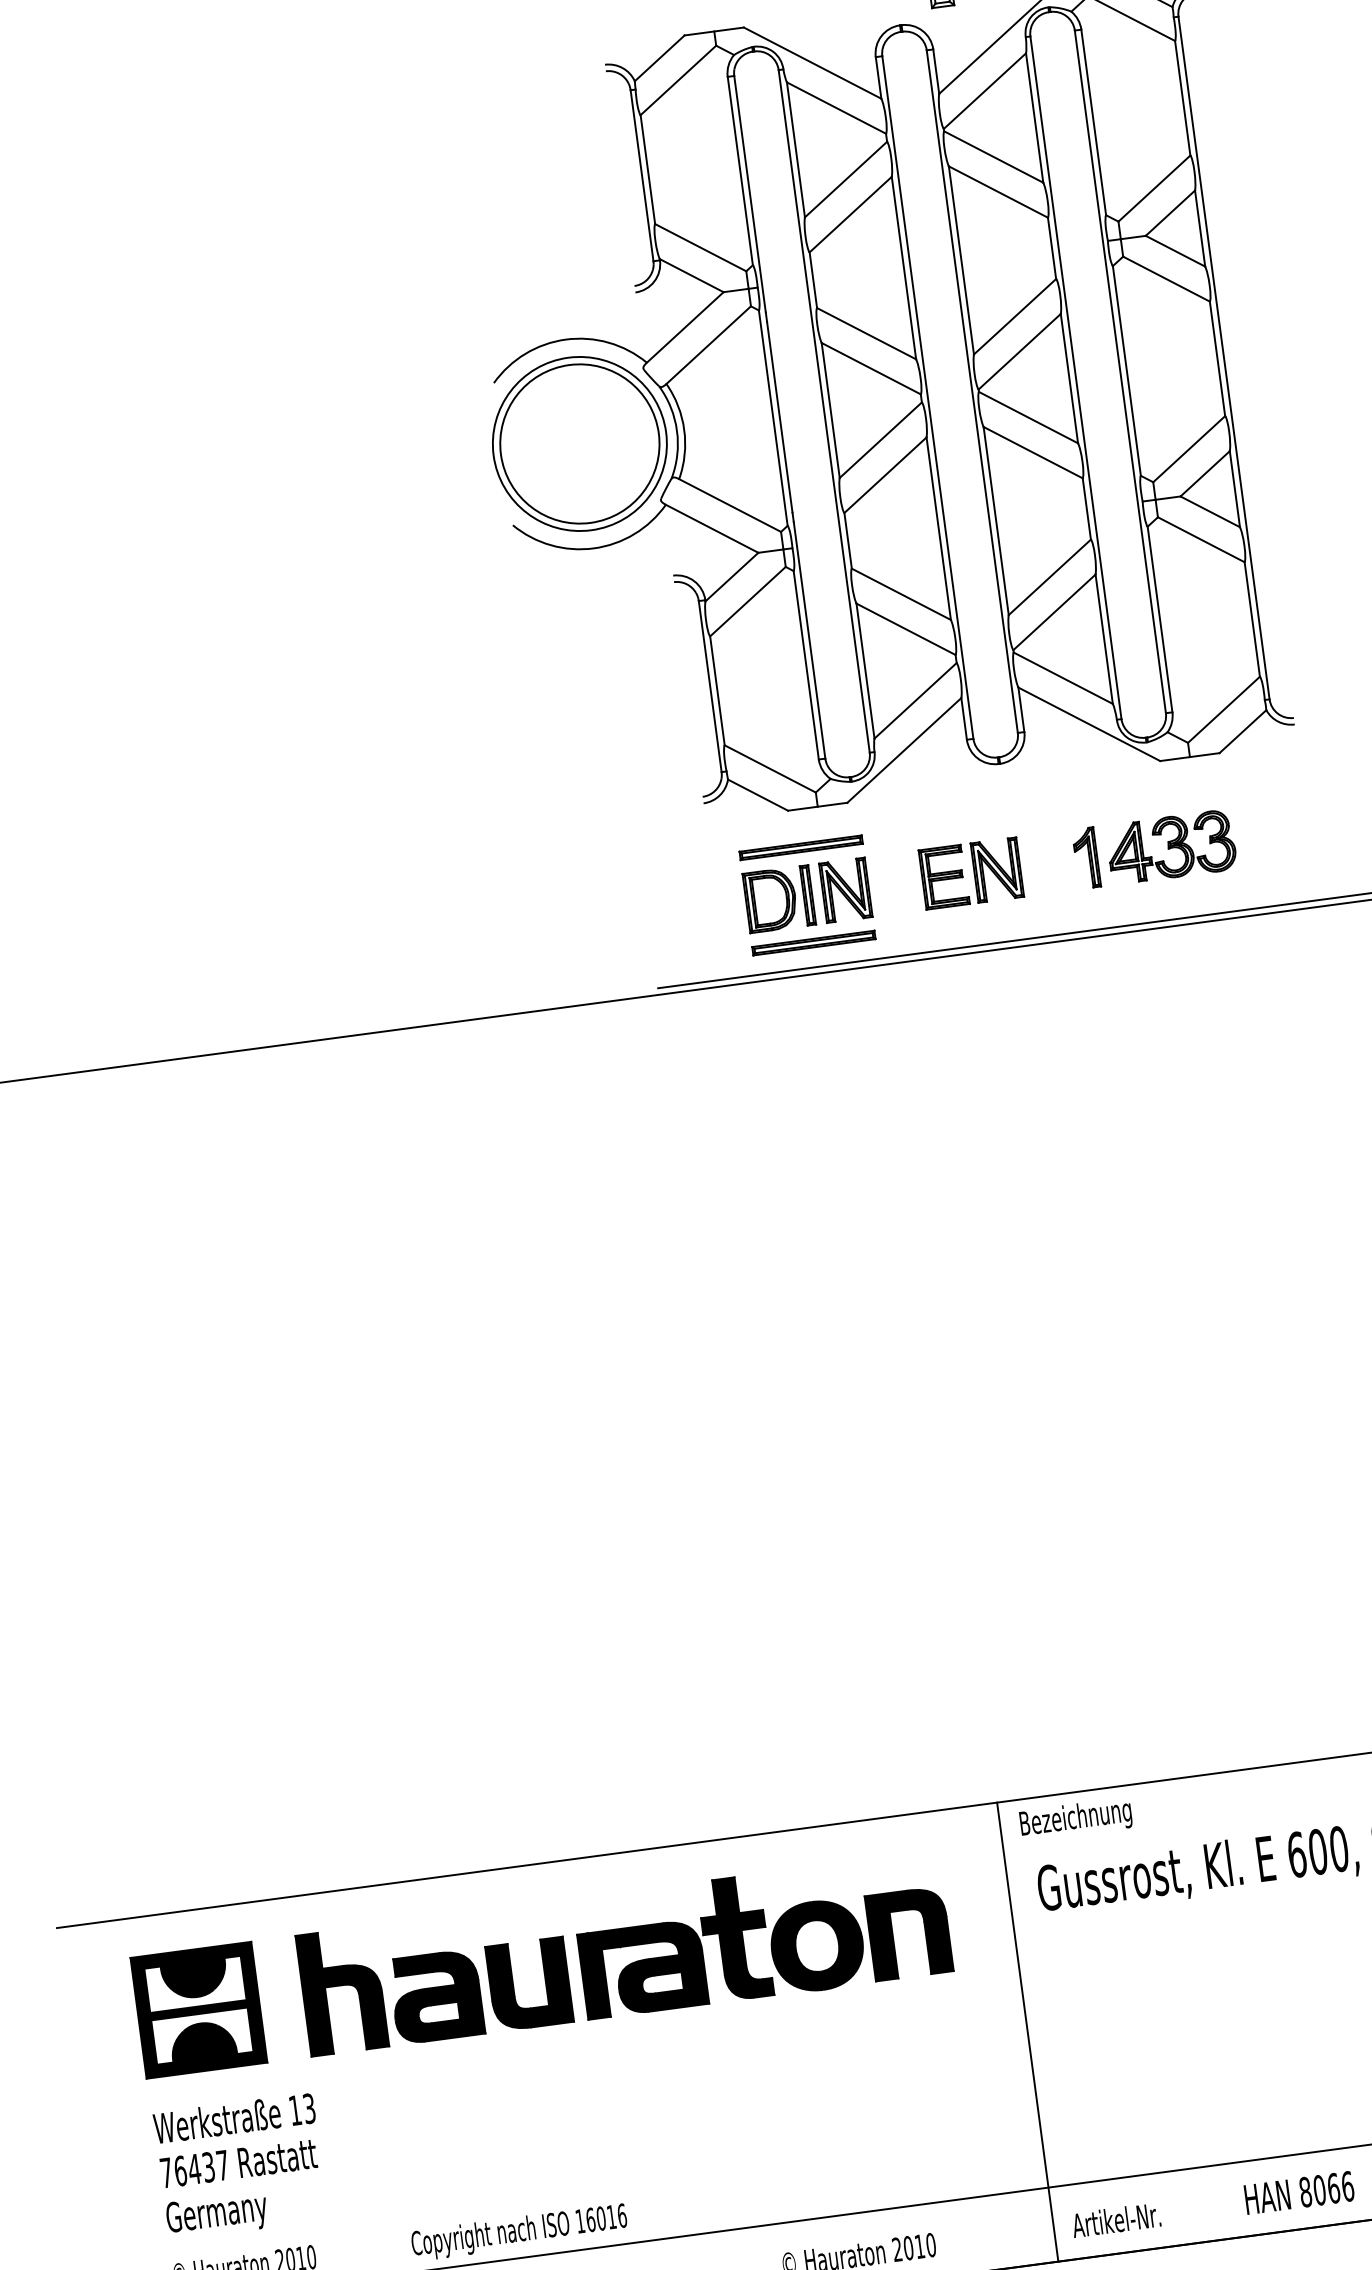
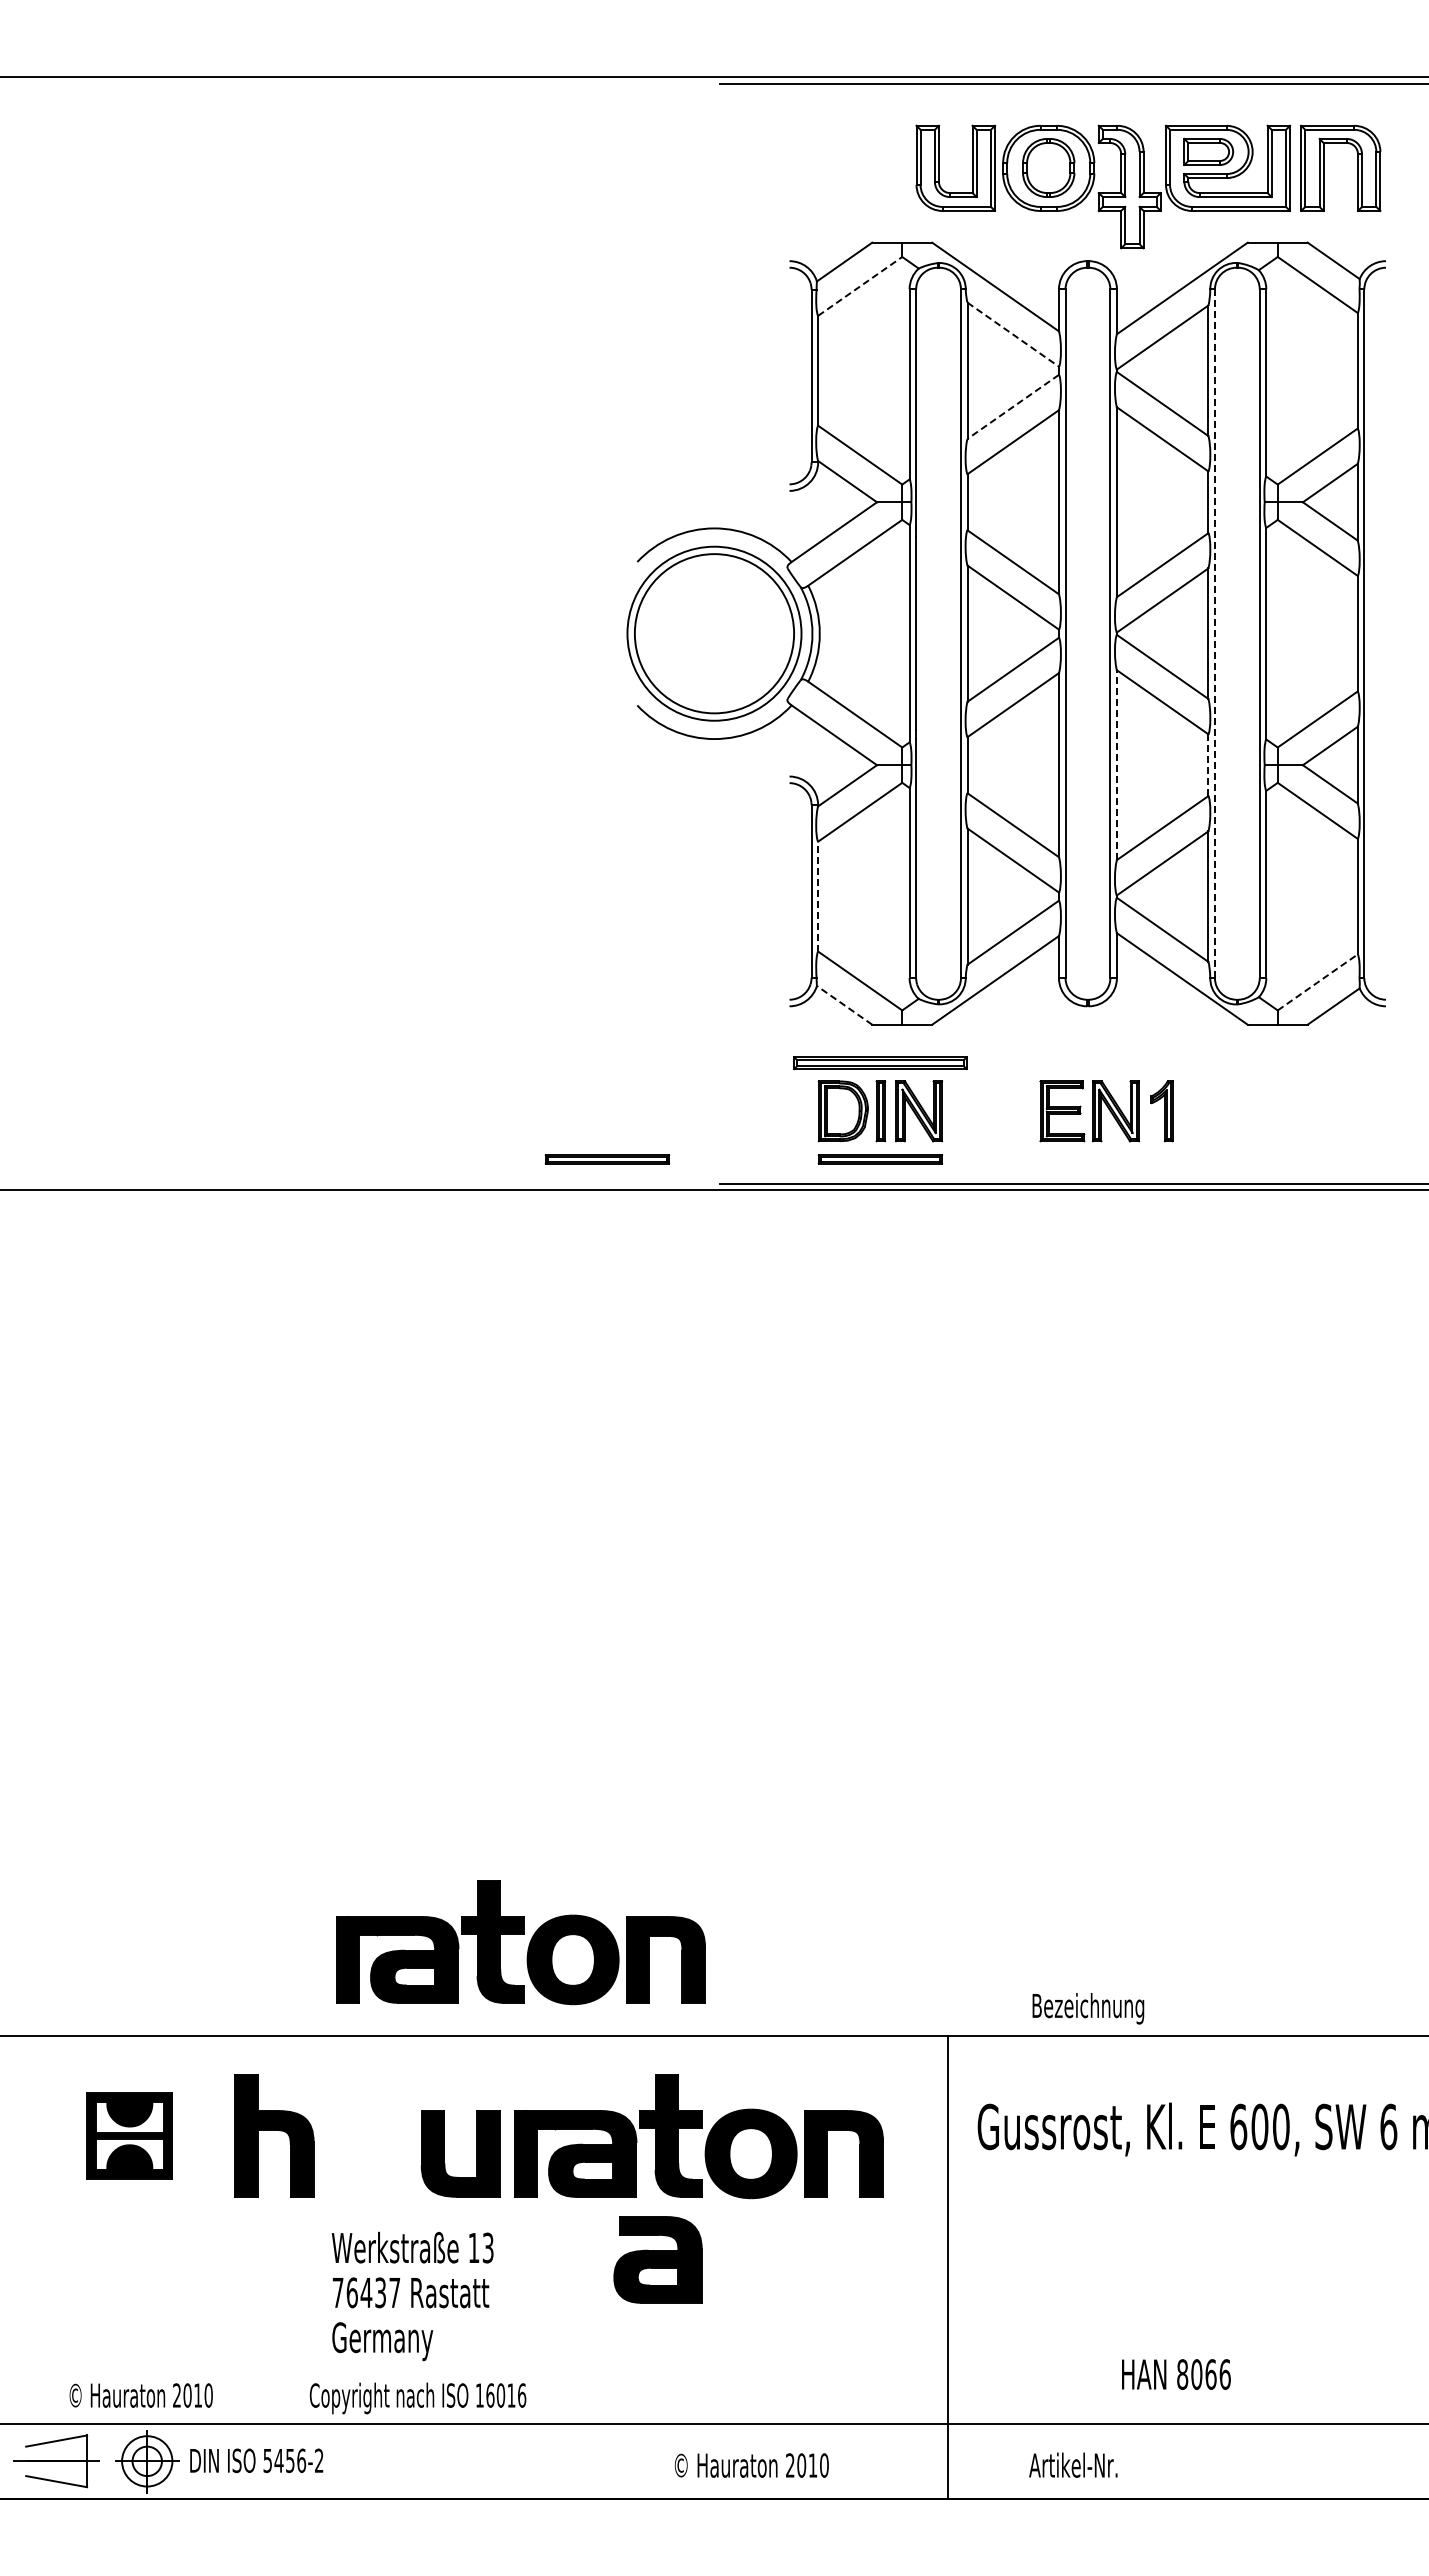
line: (678, 80) -> (860, 286), solid -> dashed
line: (836, 107) -> (1013, 334), solid -> dashed
line: (846, 179) -> (1013, 406), solid -> dashed
line: (1075, 377) -> (1214, 633), solid -> dashed
line: (1086, 509) -> (1208, 765), solid -> dashed
line: (995, 521) -> (1116, 765), solid -> dashed
line: (717, 690) -> (818, 896), solid -> dashed
line: (1223, 709) -> (1317, 982), solid -> dashed
line: (757, 795) -> (844, 1005), solid -> dashed
part: (1171, 847) -> (1247, 1111), removed
part: (801, 848) -> (880, 1063), size x1.4
part: (971, 873) -> (1089, 1111), moved
part: (543, 979) -> (607, 1159), added
part: (559, 1758) -> (520, 1934), added
text: (1076, 1819) -> (1088, 2008), moved
part: (435, 1996) -> (657, 2259), moved
part: (198, 2009) -> (129, 2135), size x0.7
text: (240, 2166) -> (412, 2296), moved
text: (1299, 2192) -> (1176, 2374), moved
text: (1116, 2219) -> (1073, 2464), moved

